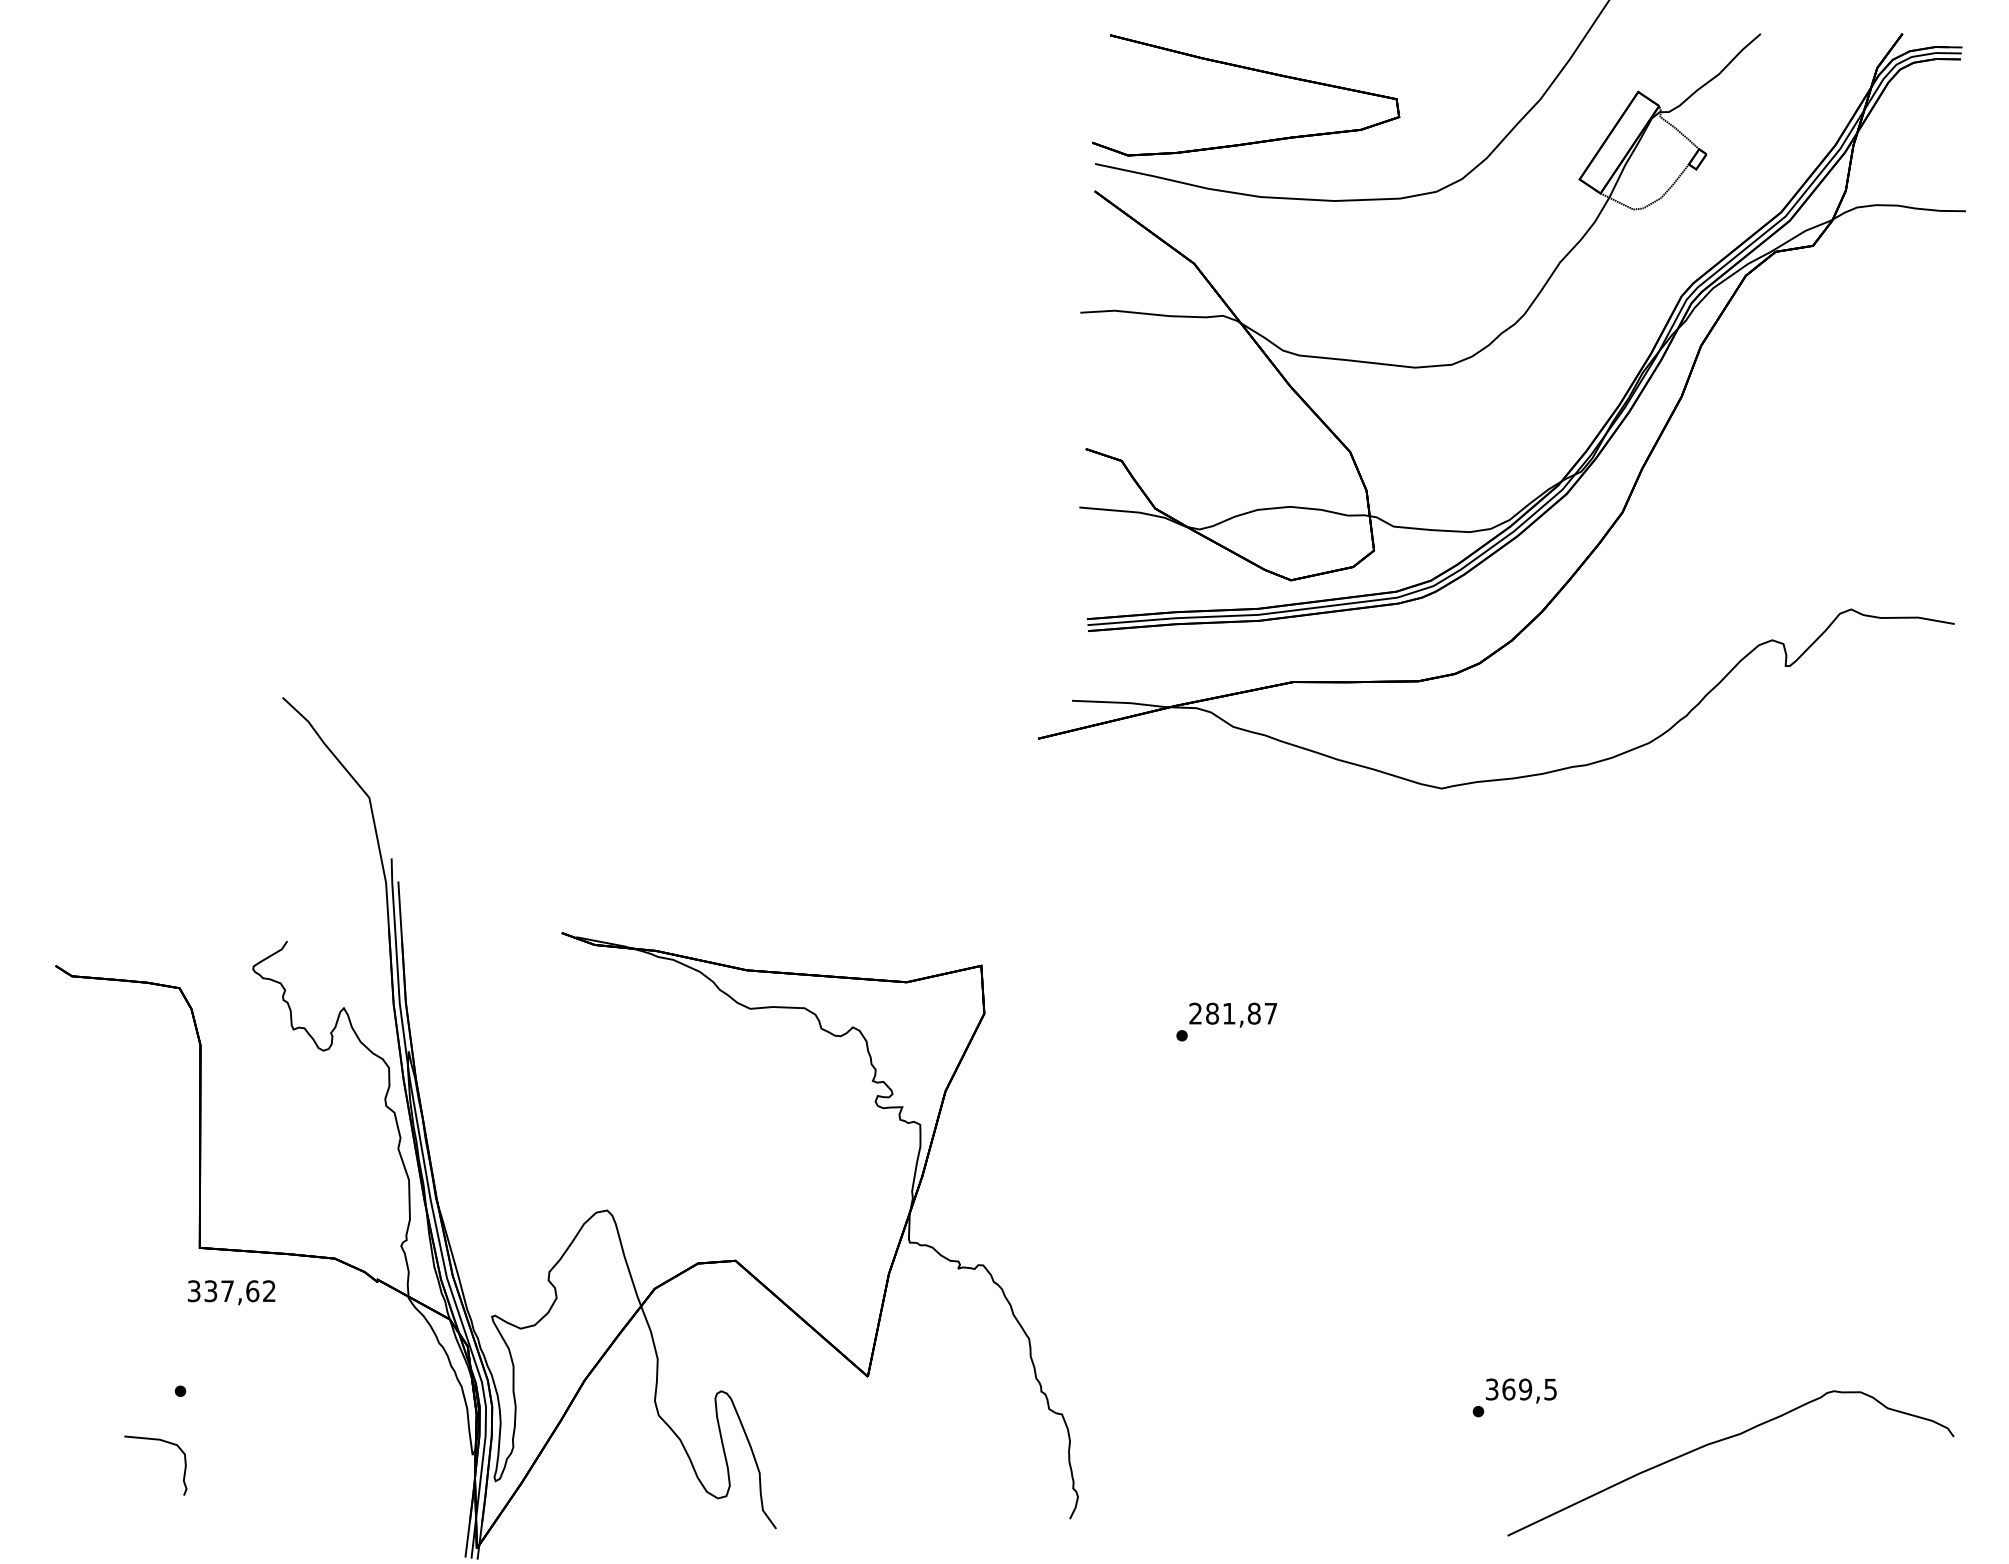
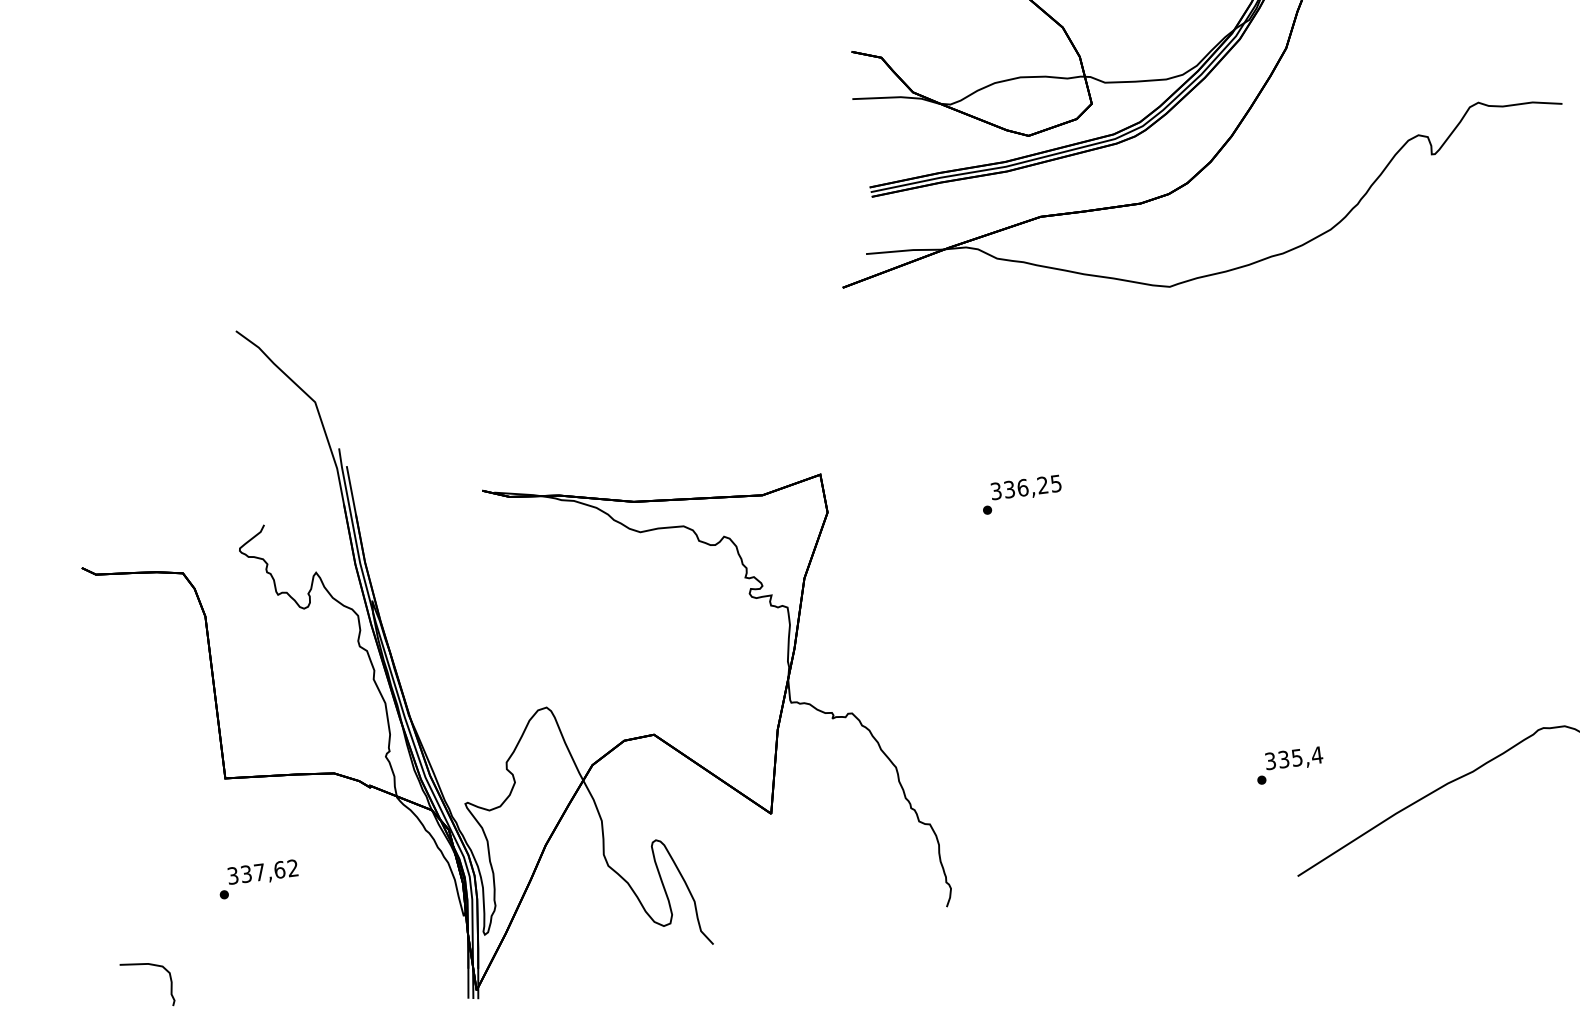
text: (1233, 1013) -> (1026, 487), 281,87 -> 336,25
text: (231, 1292) -> (262, 873), moved
text: (1529, 1389) -> (1300, 757), 369,5 -> 335,4
part: (164, 1442) -> (152, 965), moved

